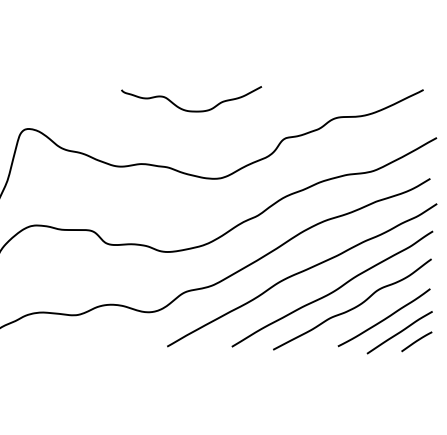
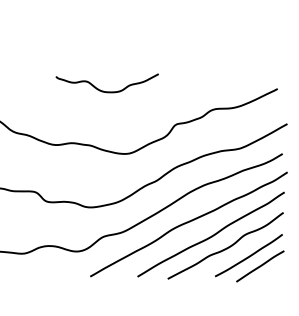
curve: (191, 110) -> (107, 91), moved
line: (416, 341) -> (272, 272), removed

